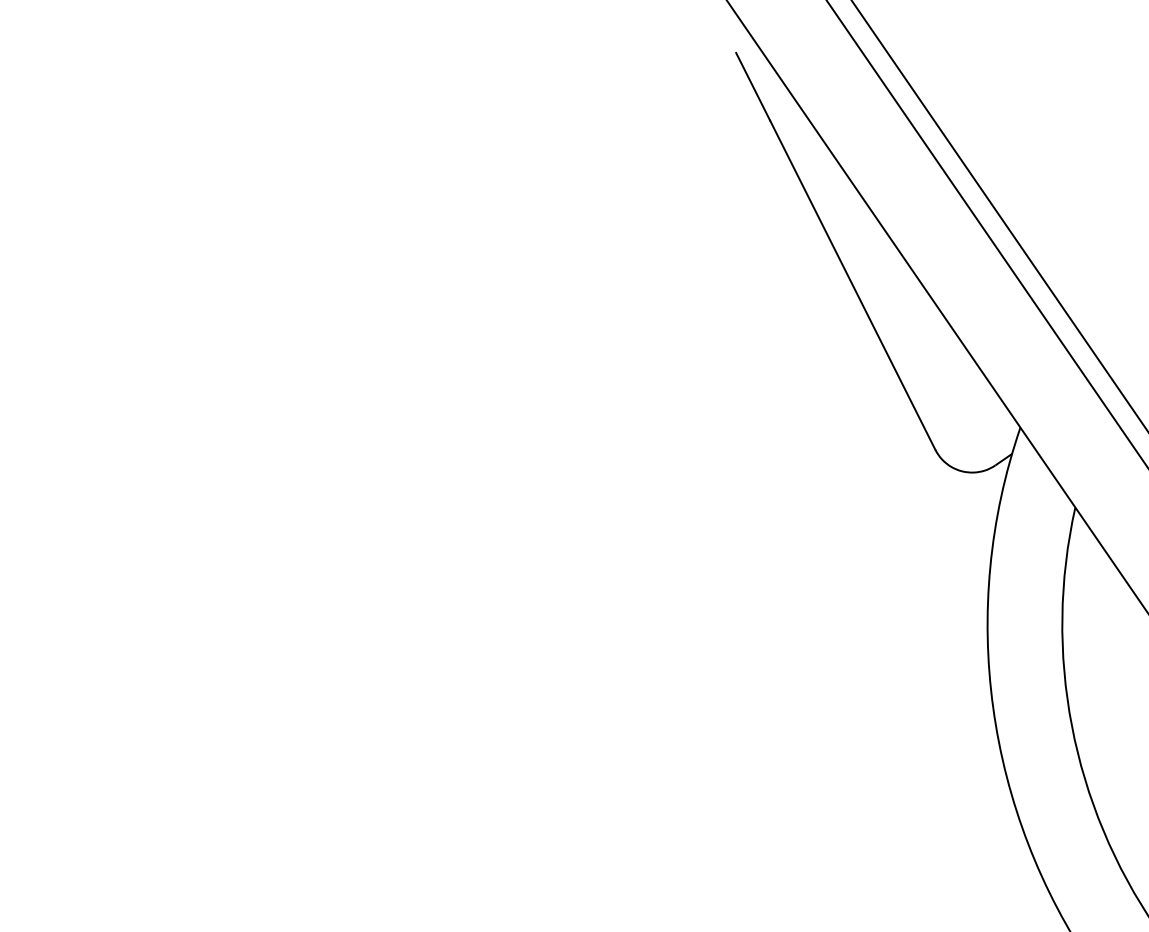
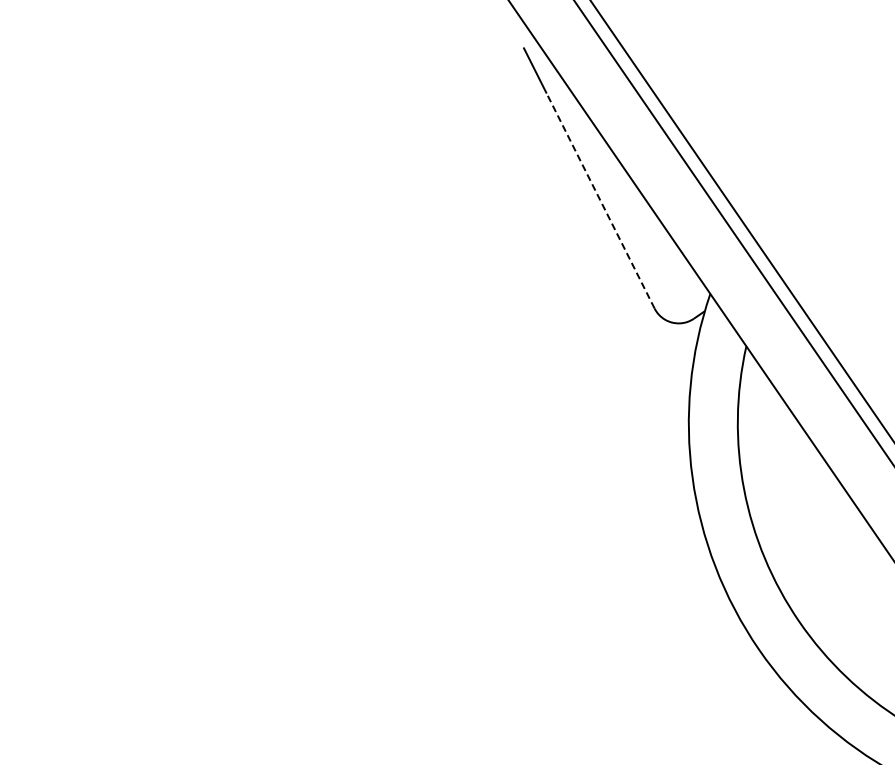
line: (852, 285) -> (600, 200), solid -> dashed

